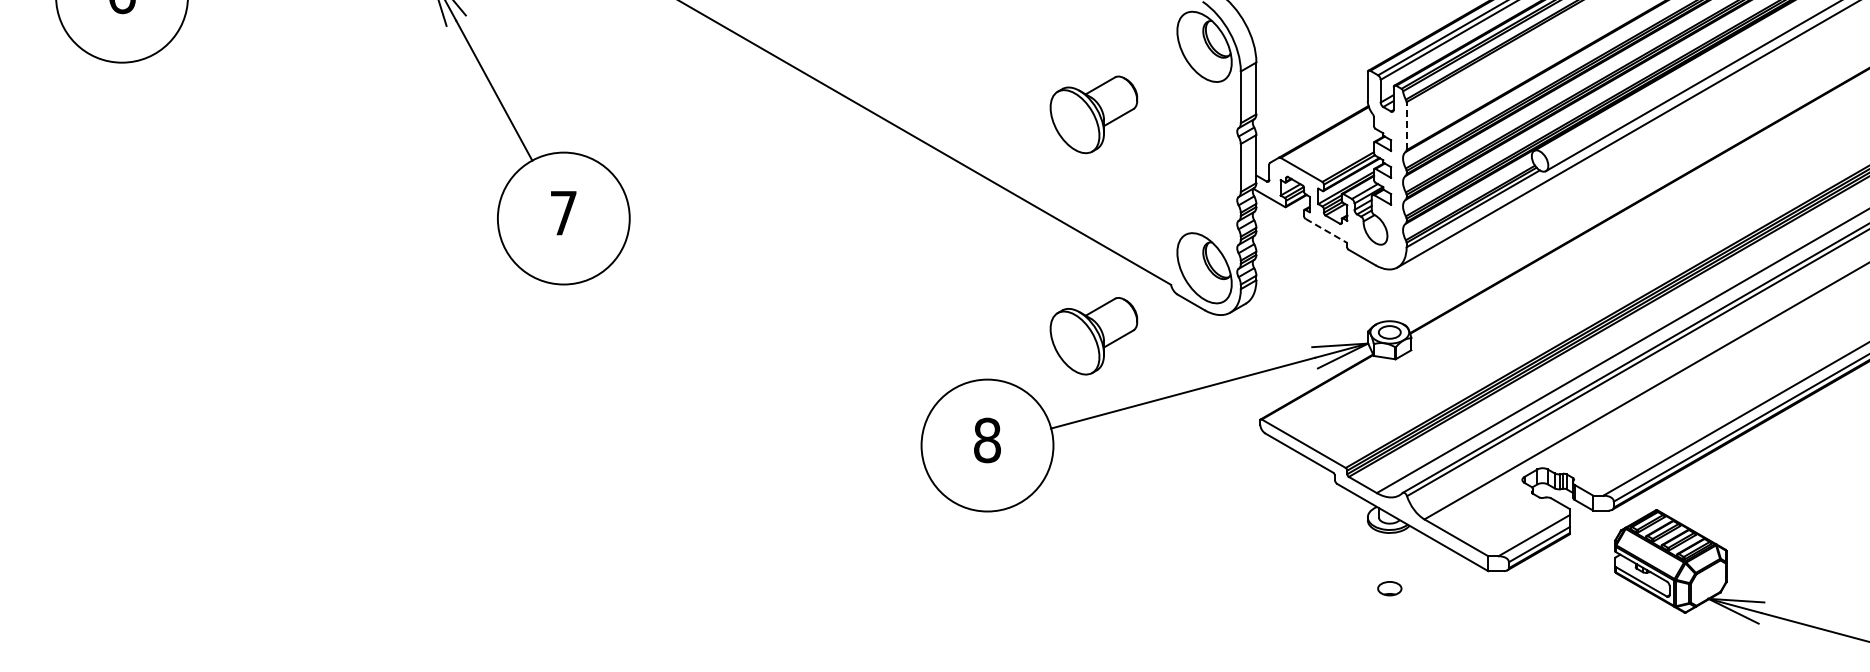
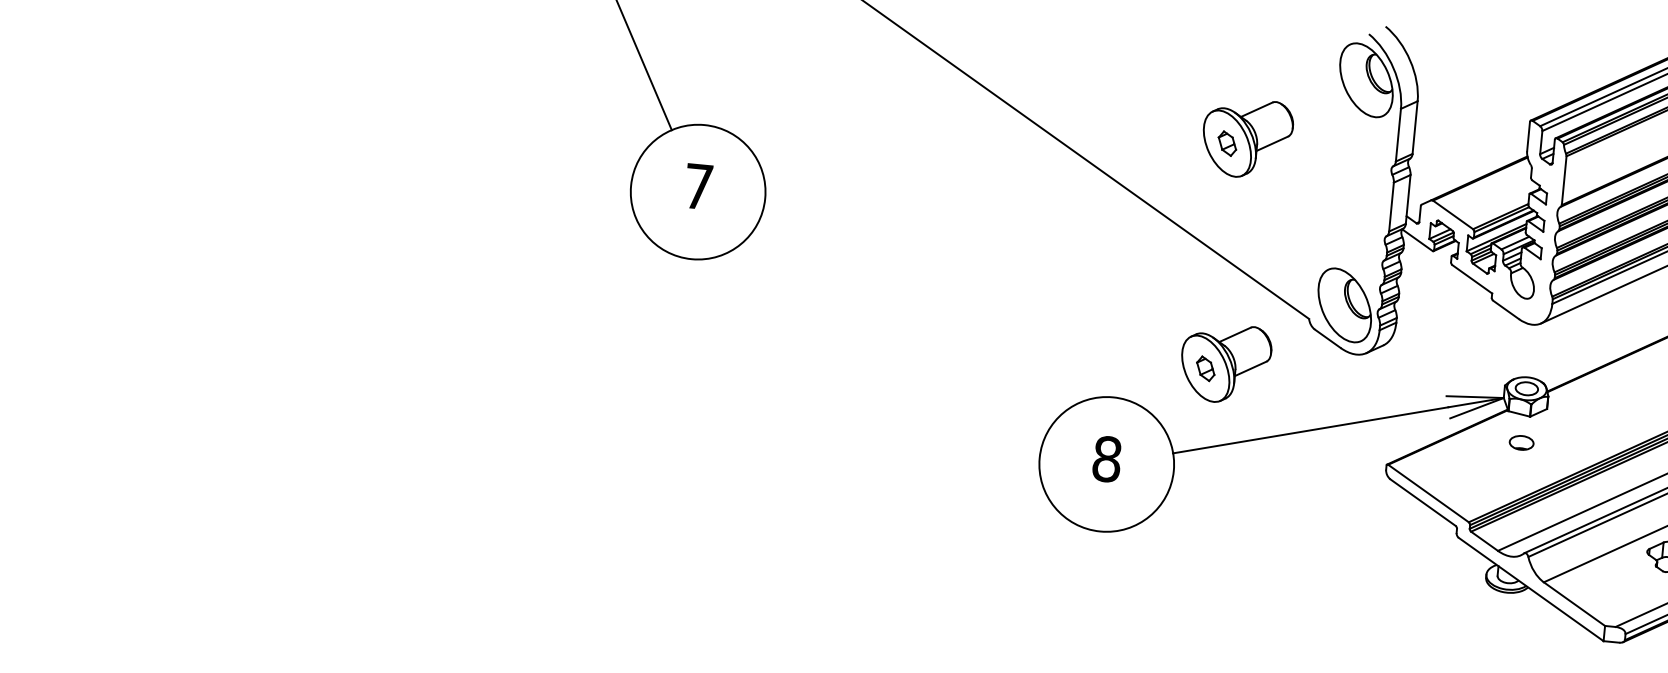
part: (1074, 121) -> (1226, 143), added
line: (1406, 125) -> (1564, 180), dashed -> solid
line: (1326, 230) -> (1472, 278), dashed -> solid
part: (1074, 342) -> (1205, 368), added
part: (1389, 588) -> (1521, 442), moved

